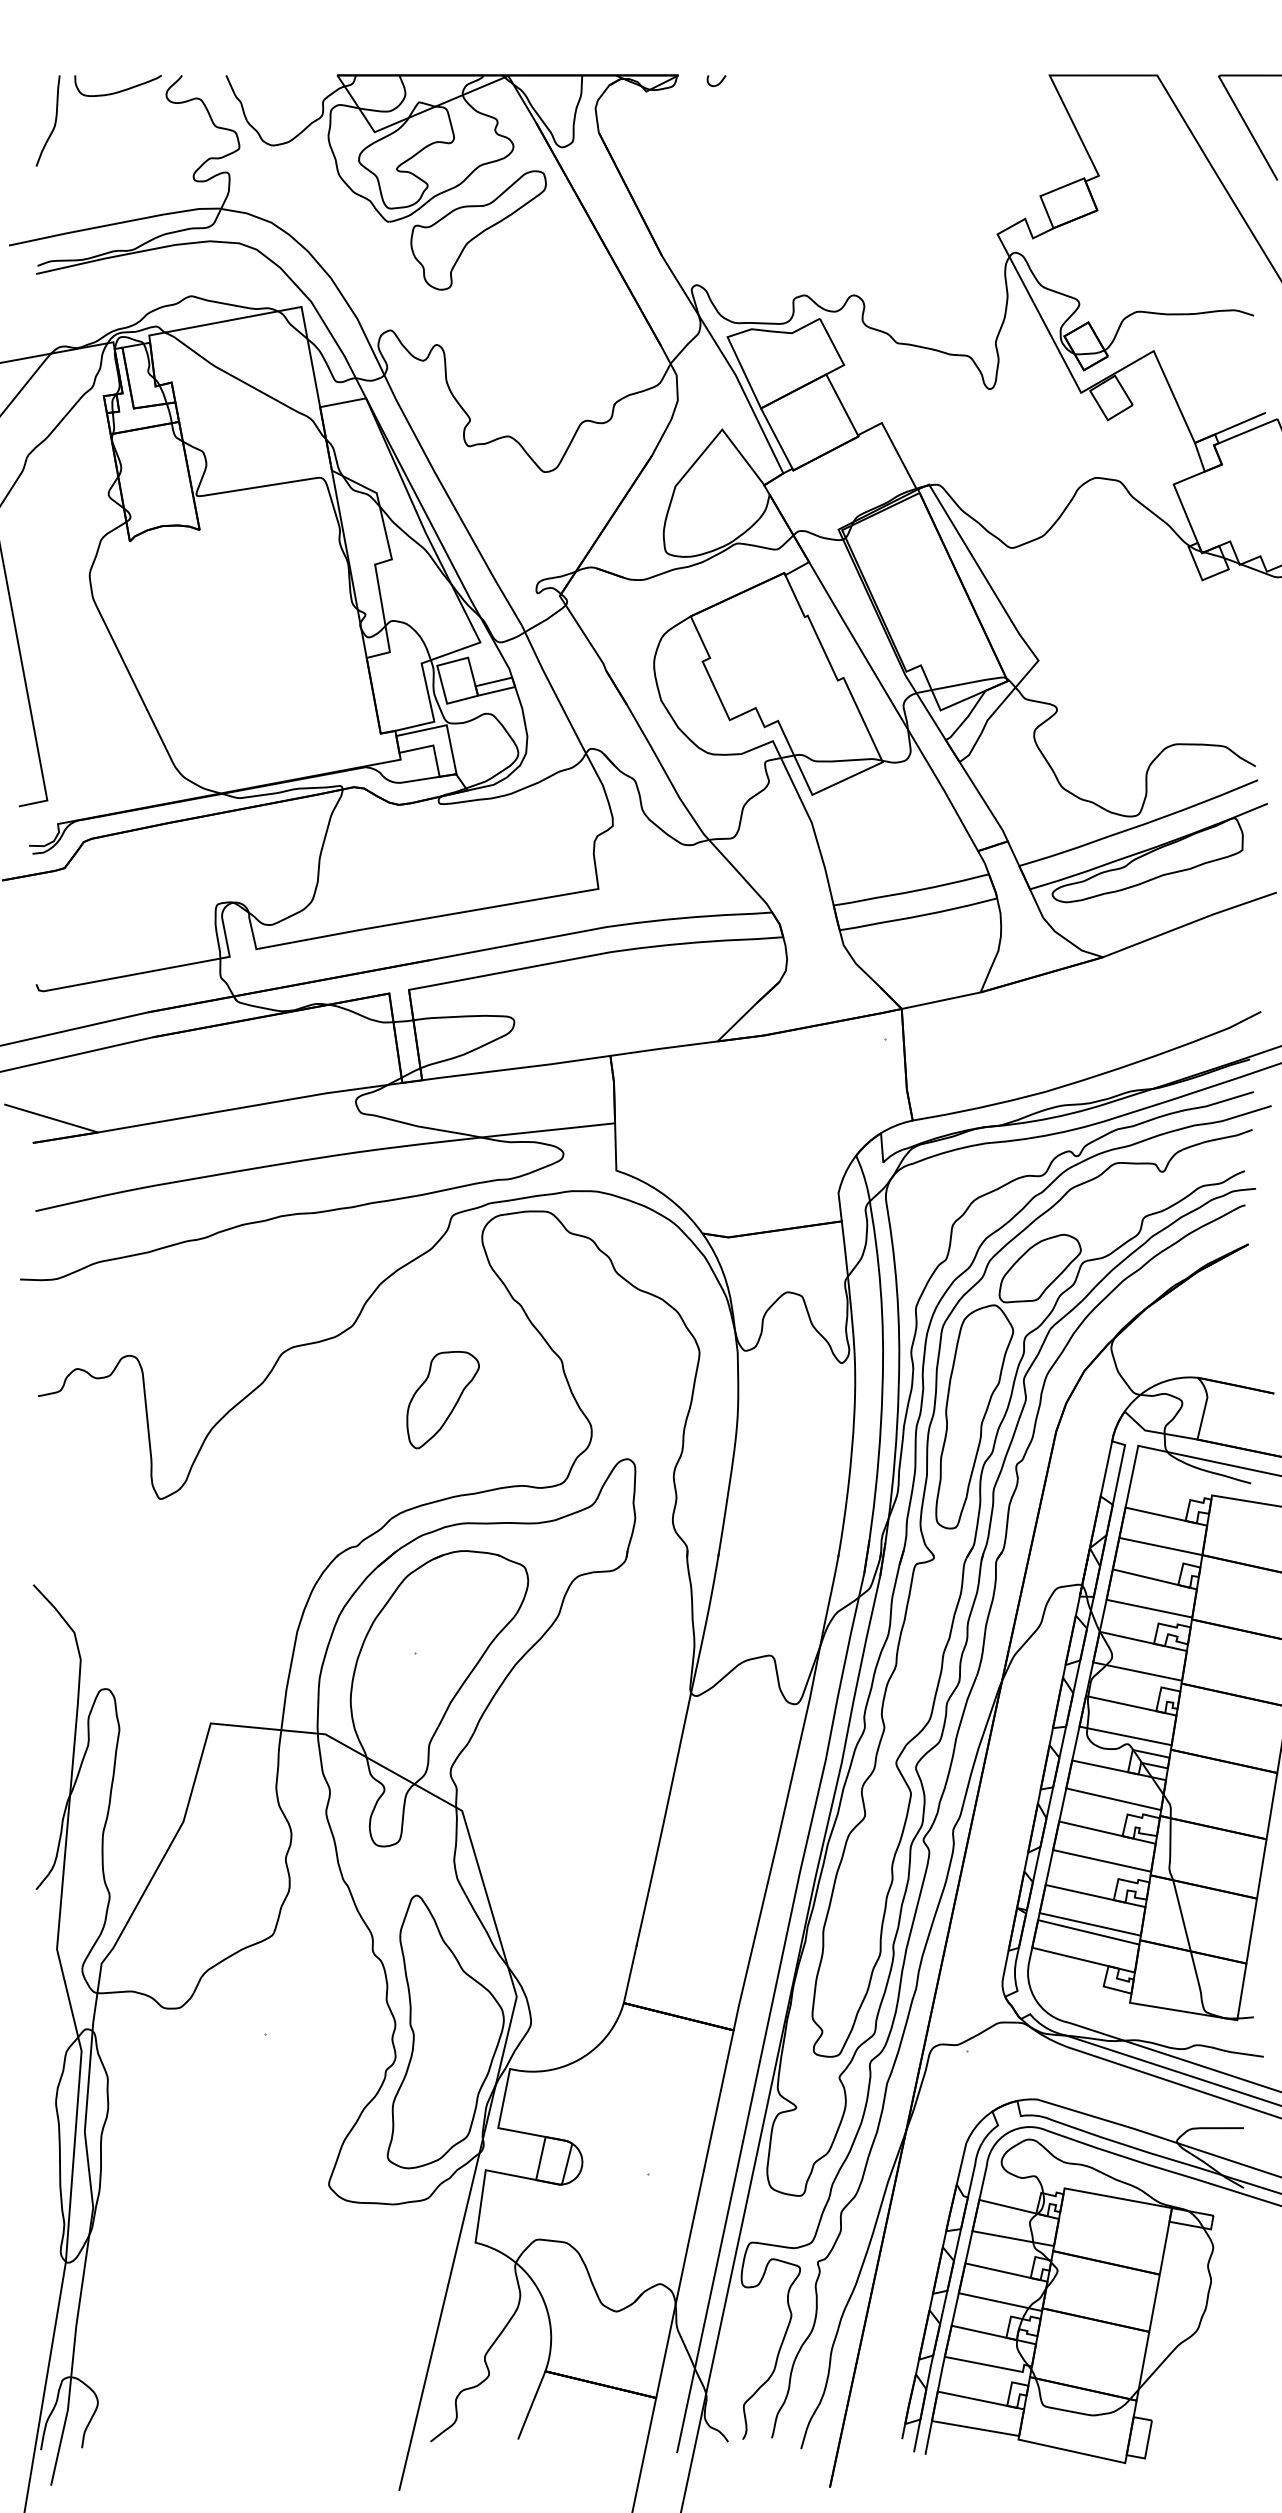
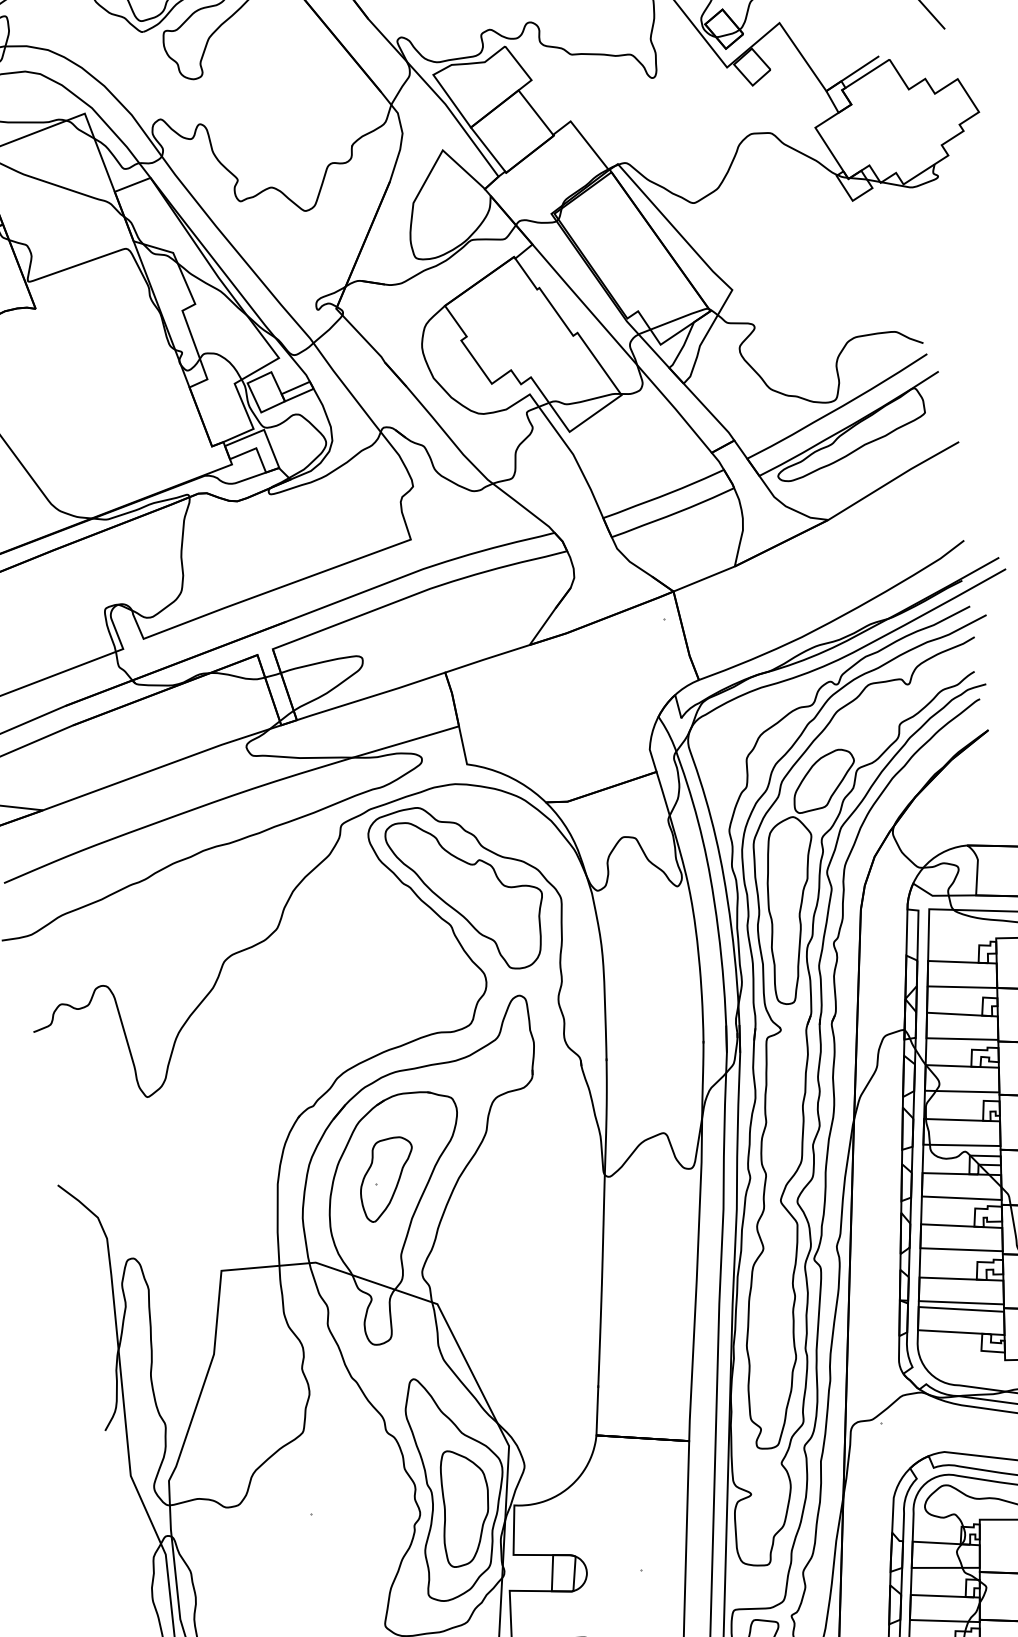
part: (589, 1326) -> (468, 894), added
part: (442, 1400) -> (387, 1179), moved
part: (449, 2059) -> (464, 1506), added

